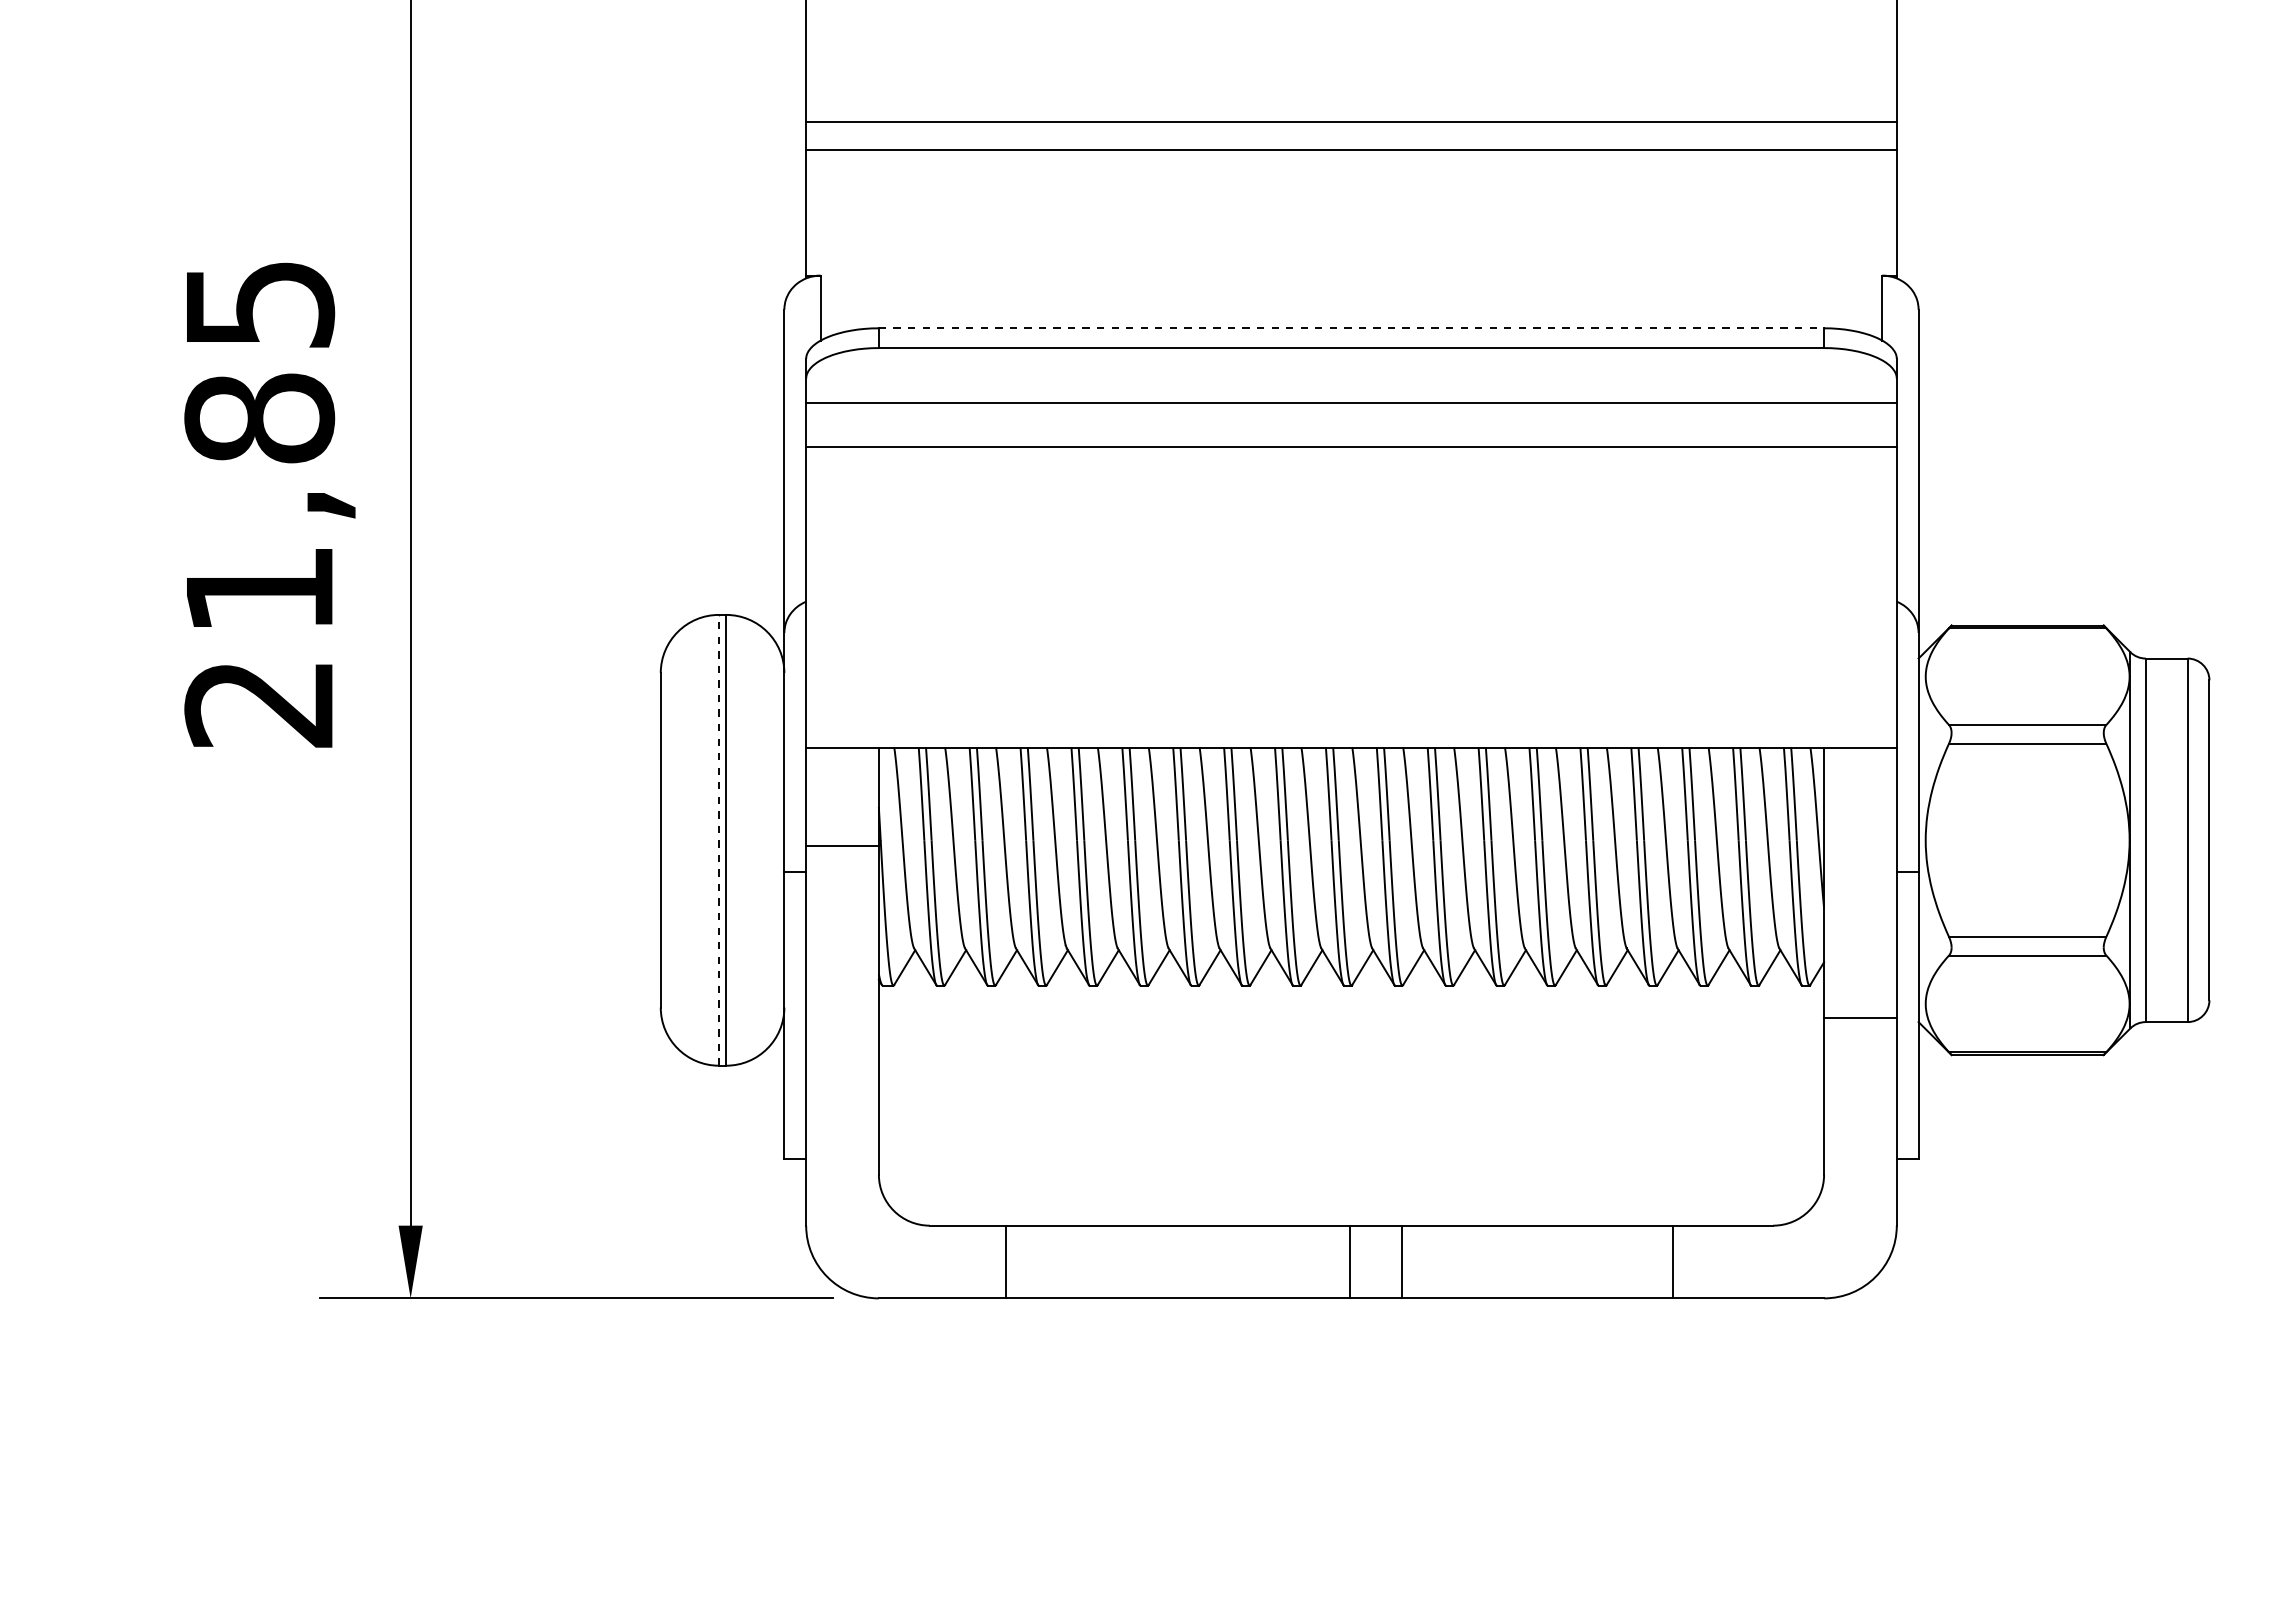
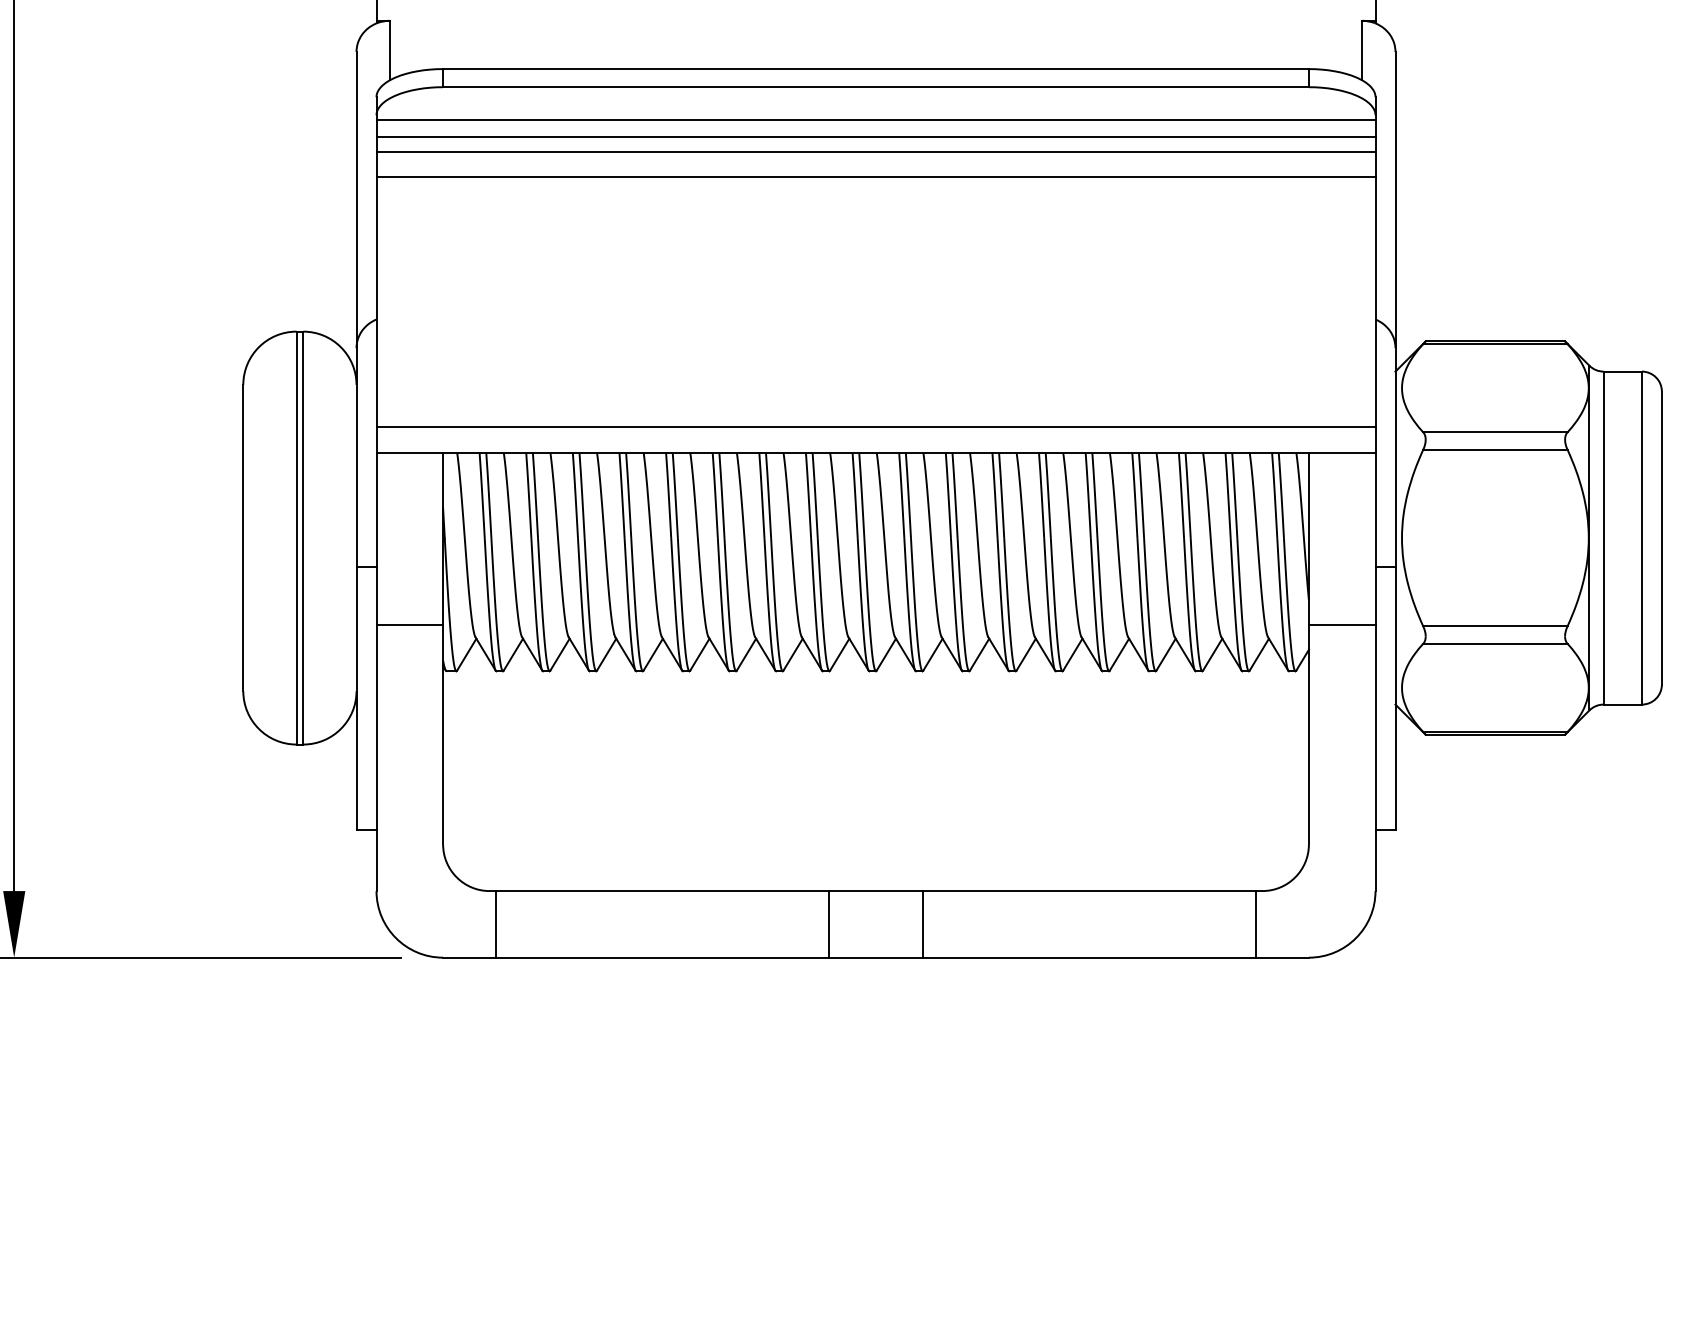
line: (1351, 328) -> (876, 69), dashed -> solid
line: (1351, 383) -> (876, 119), added
line: (1351, 418) -> (876, 151), added
line: (1351, 718) -> (876, 426), added
line: (718, 839) -> (296, 537), dashed -> solid
line: (842, 845) -> (409, 624), moved
line: (1860, 1017) -> (1342, 624), moved
line: (1006, 1261) -> (496, 923), moved
line: (1349, 1261) -> (829, 923), moved
line: (1672, 1261) -> (1255, 923), moved

